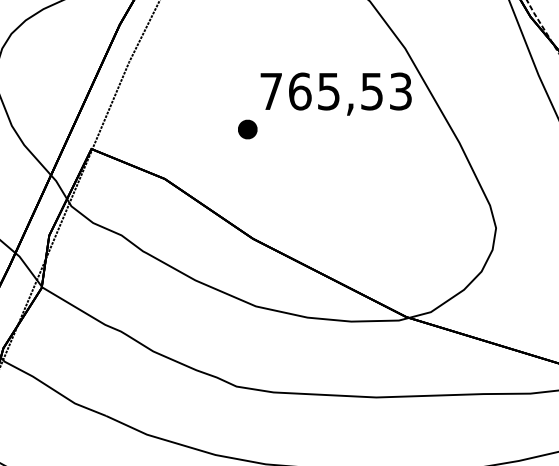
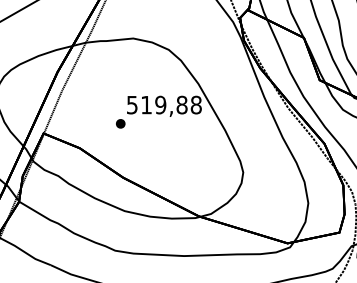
text: (336, 90) -> (164, 104), 765,53 -> 519,88

